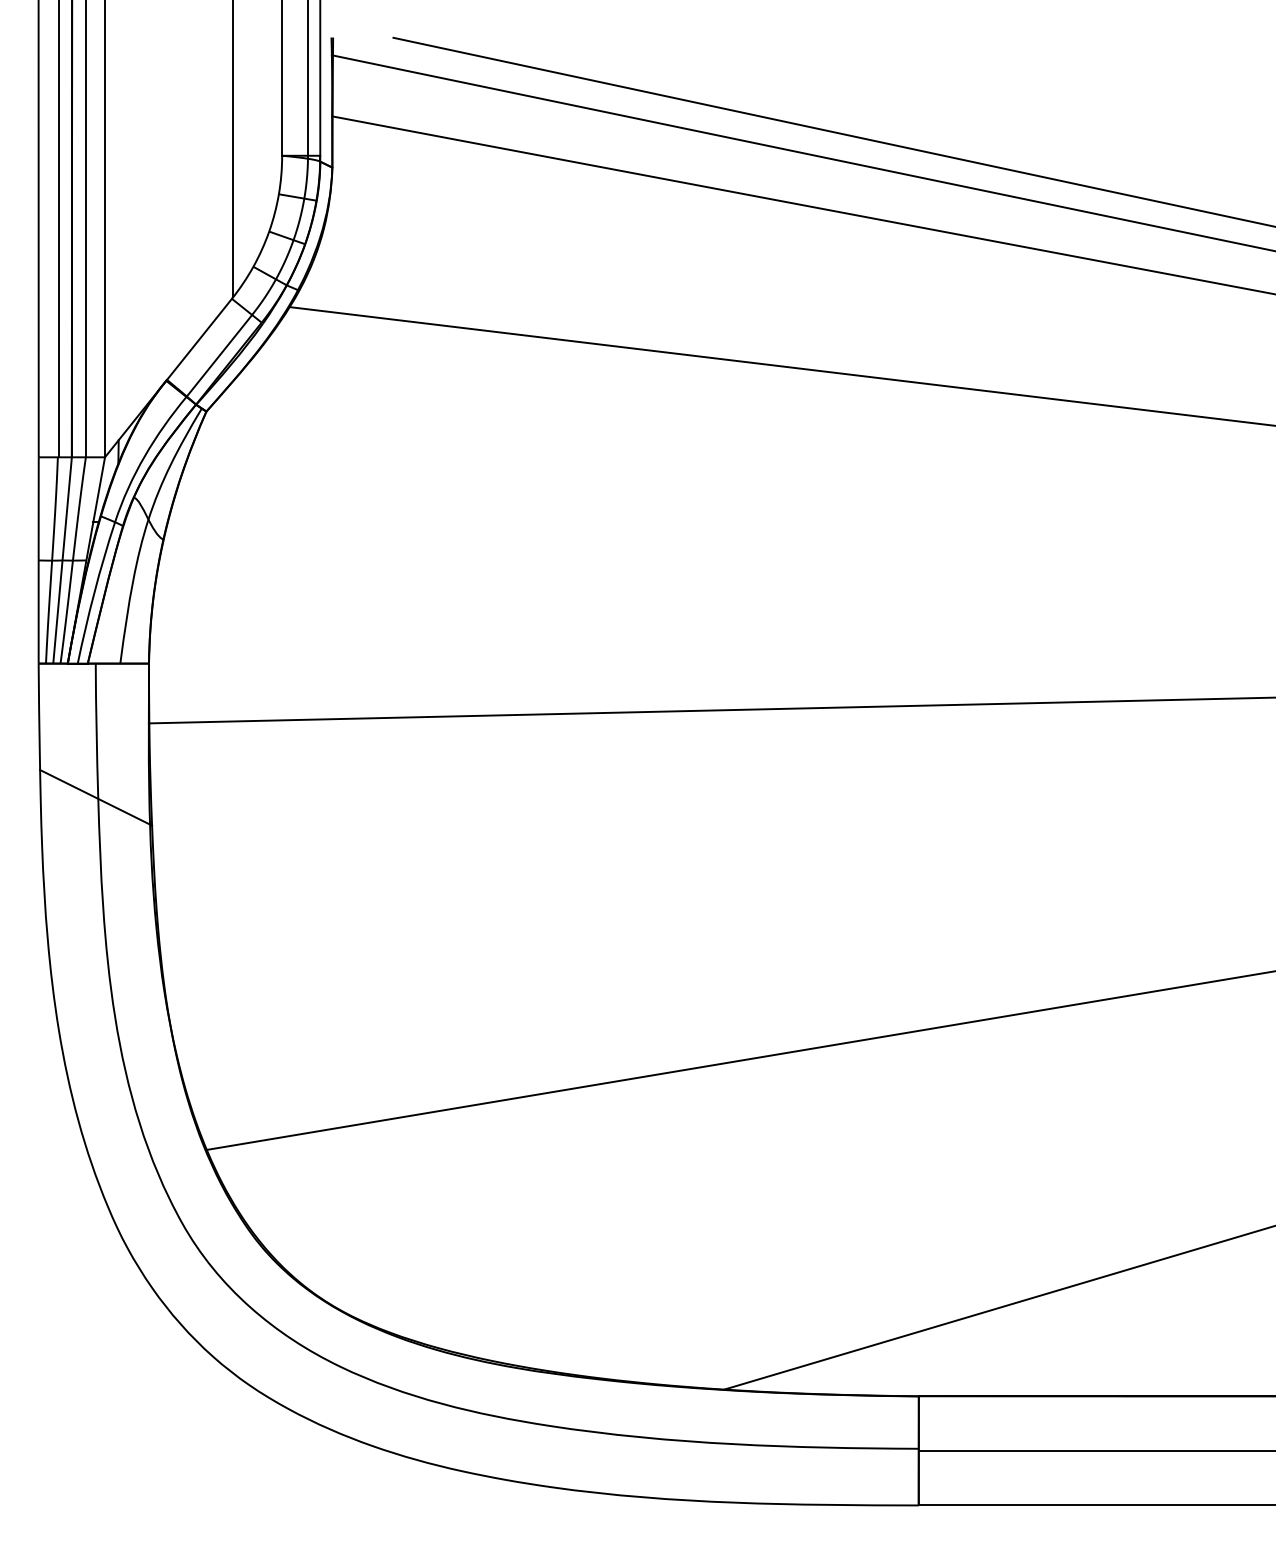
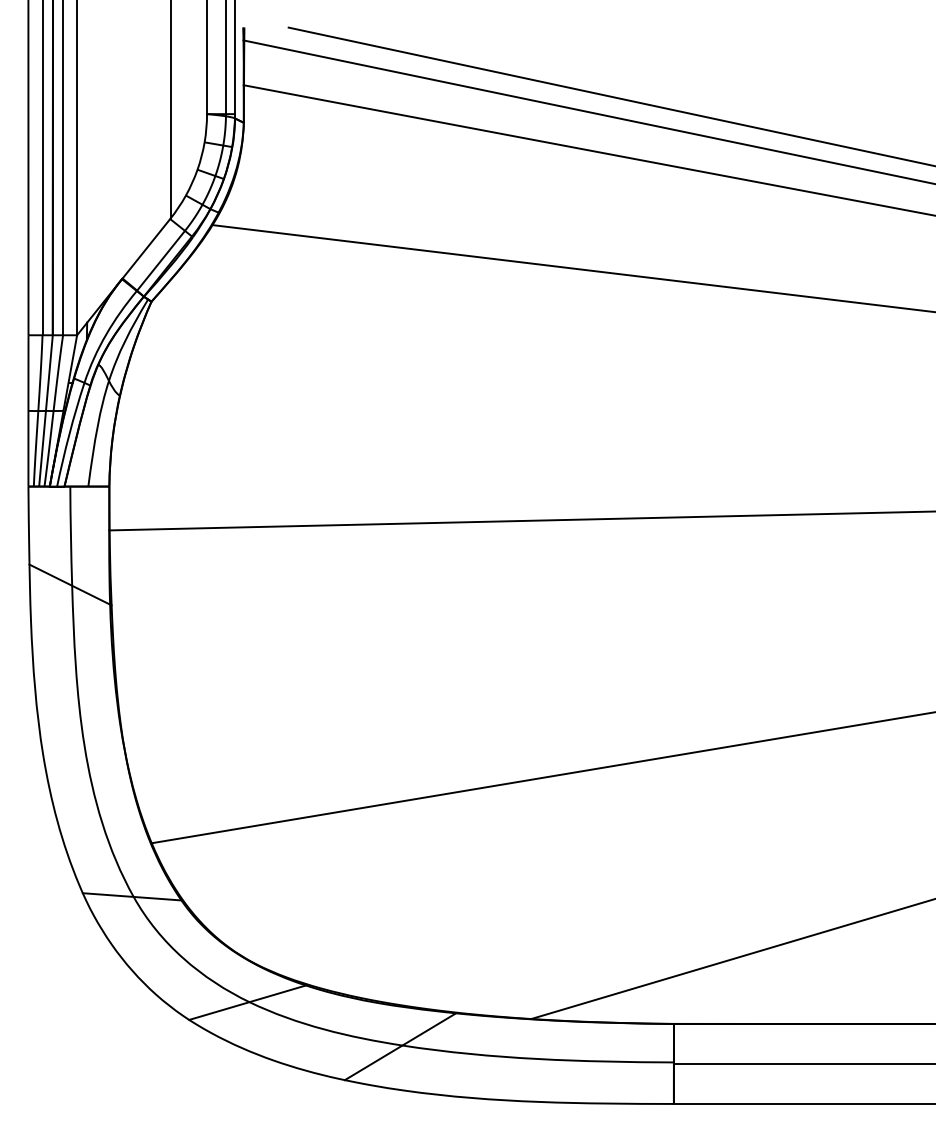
line: (179, 1222) -> (131, 896), added
line: (337, 1366) -> (247, 1002), added
line: (545, 1426) -> (400, 1046), added

